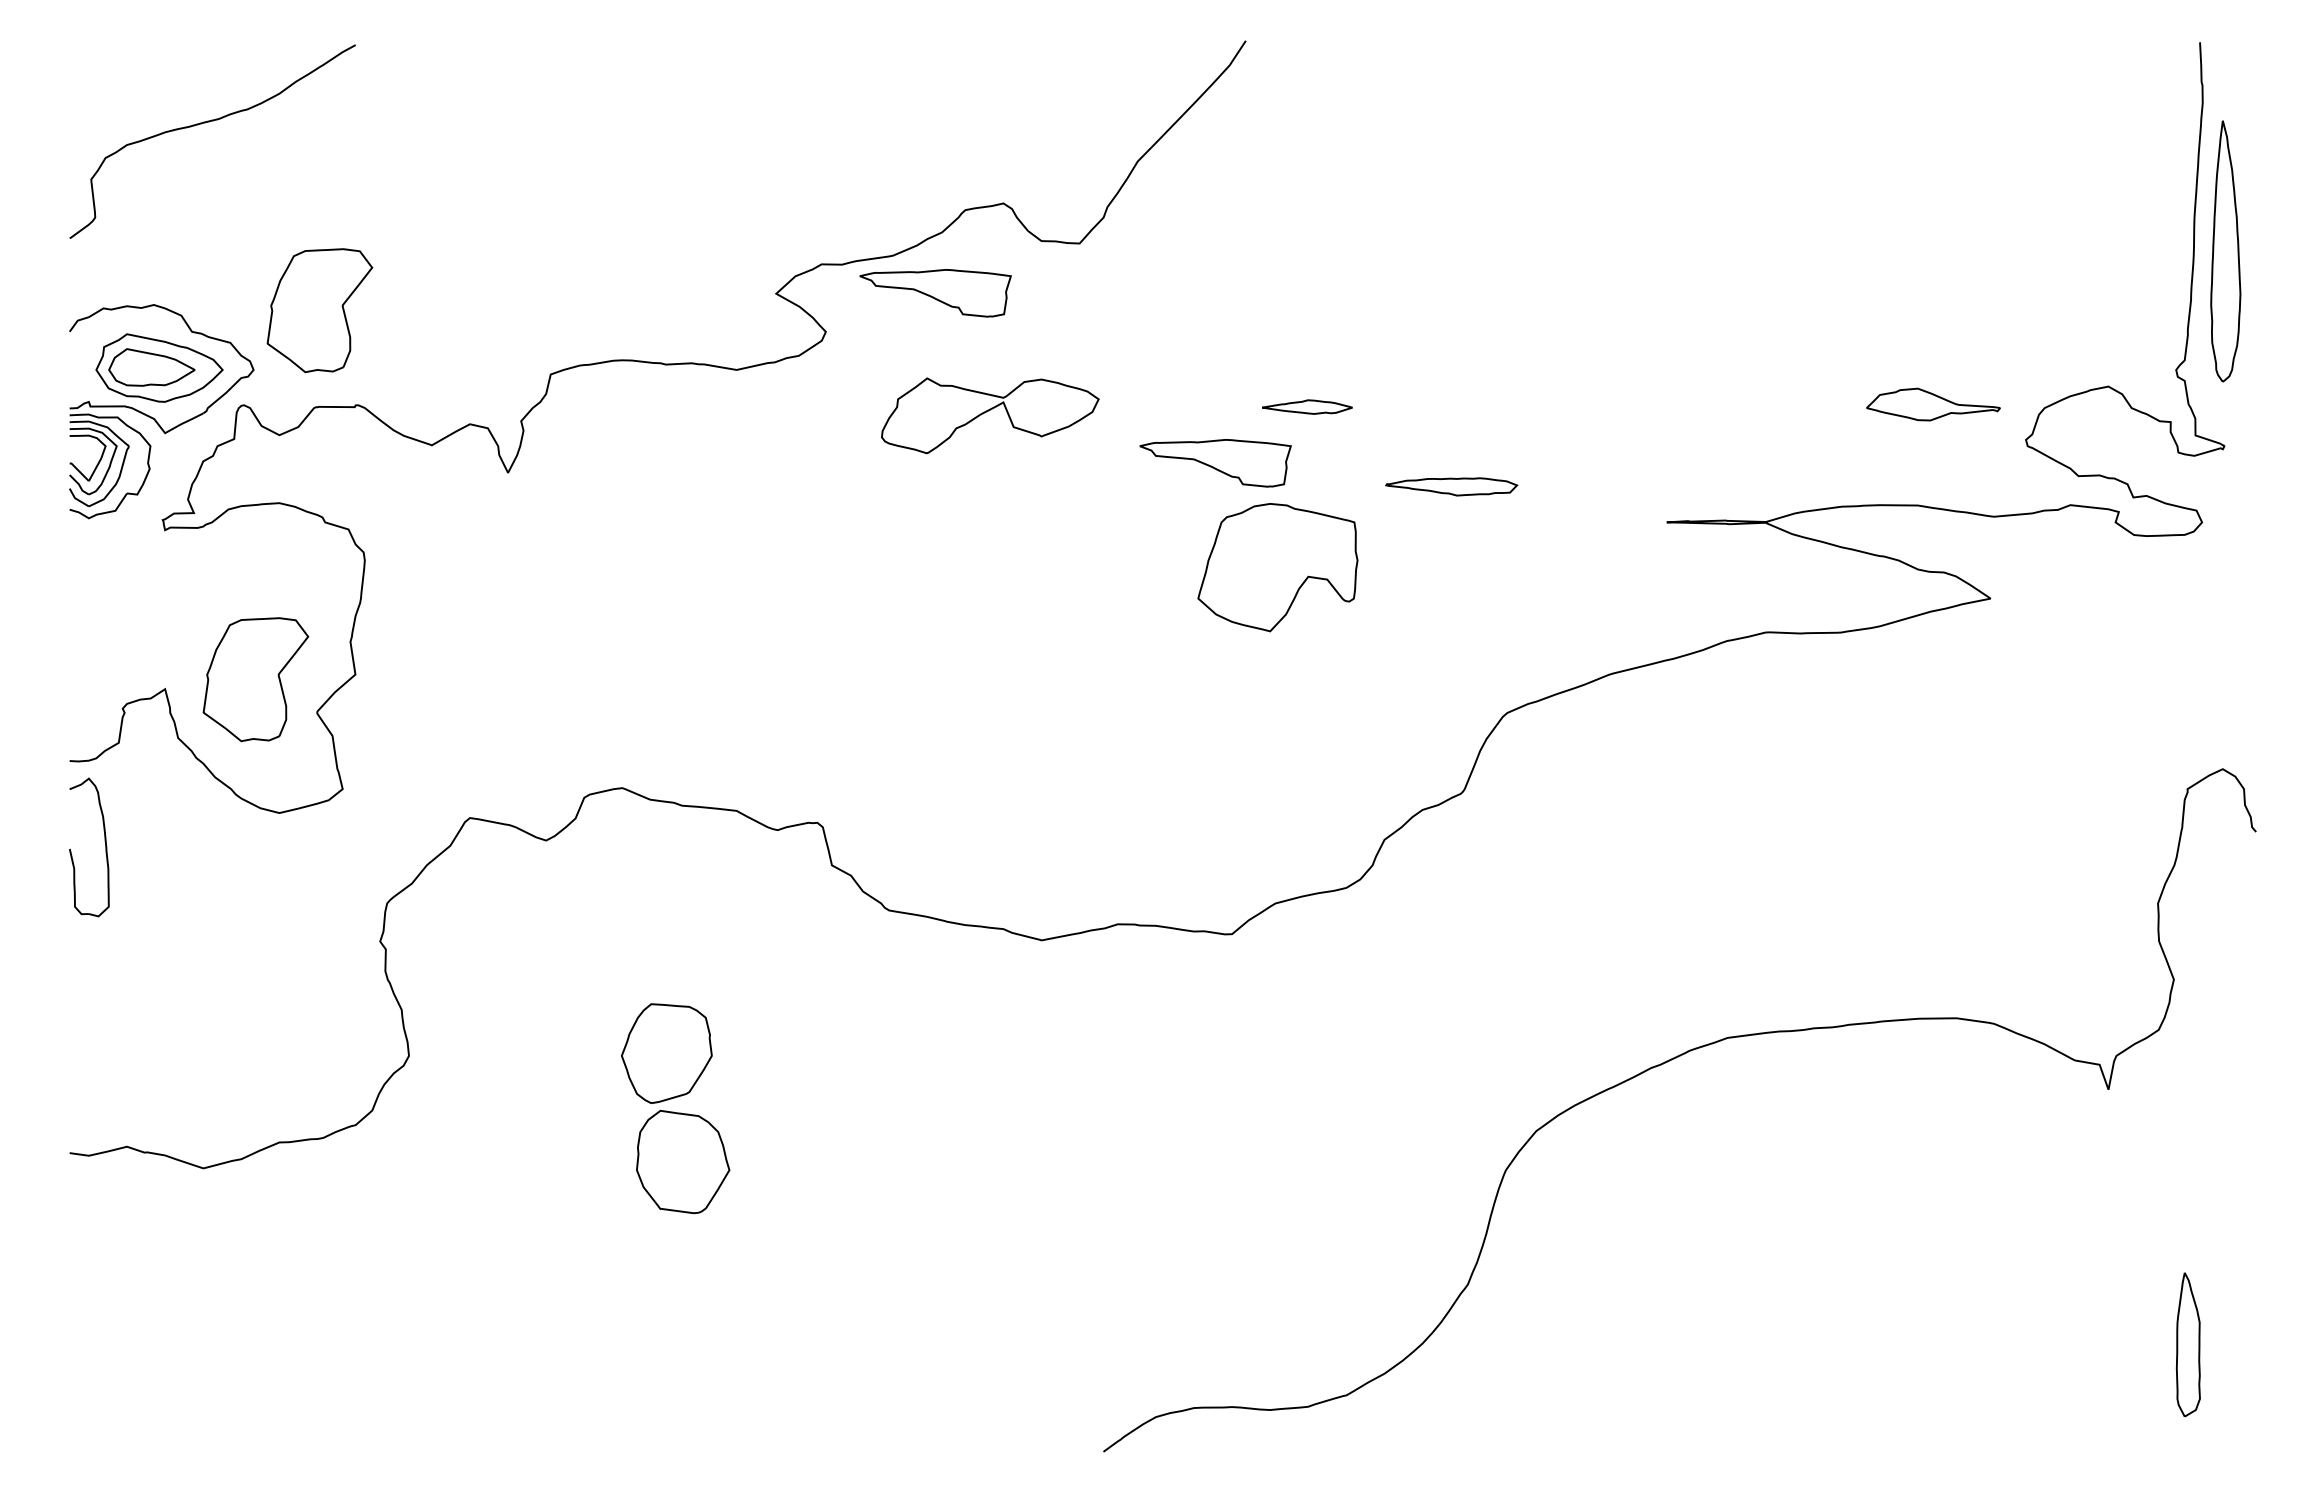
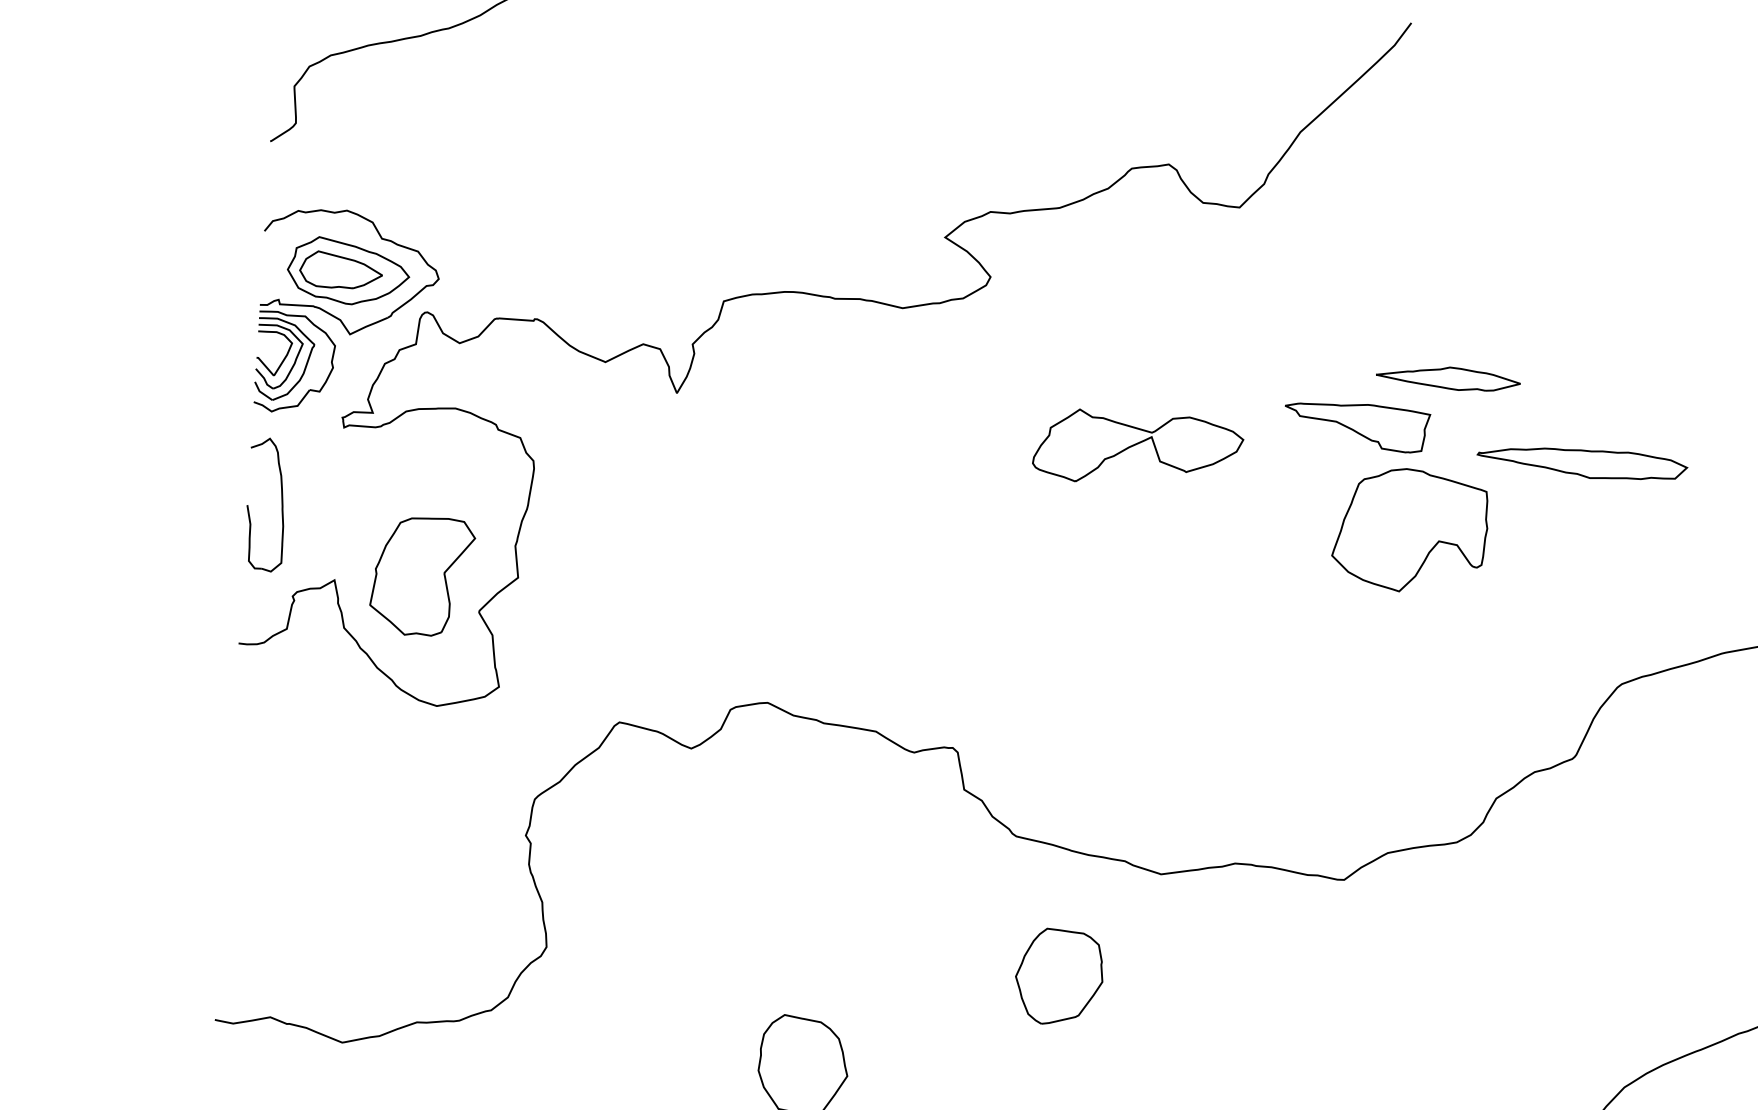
part: (935, 293) -> (1098, 246), removed
part: (319, 310) -> (505, 225), removed
part: (1307, 406) -> (1448, 377), size x1.67
part: (990, 415) -> (1138, 448), moved
part: (1451, 486) -> (1581, 463), size x1.67
part: (105, 847) -> (281, 505), moved
part: (666, 1053) -> (1058, 976), moved

